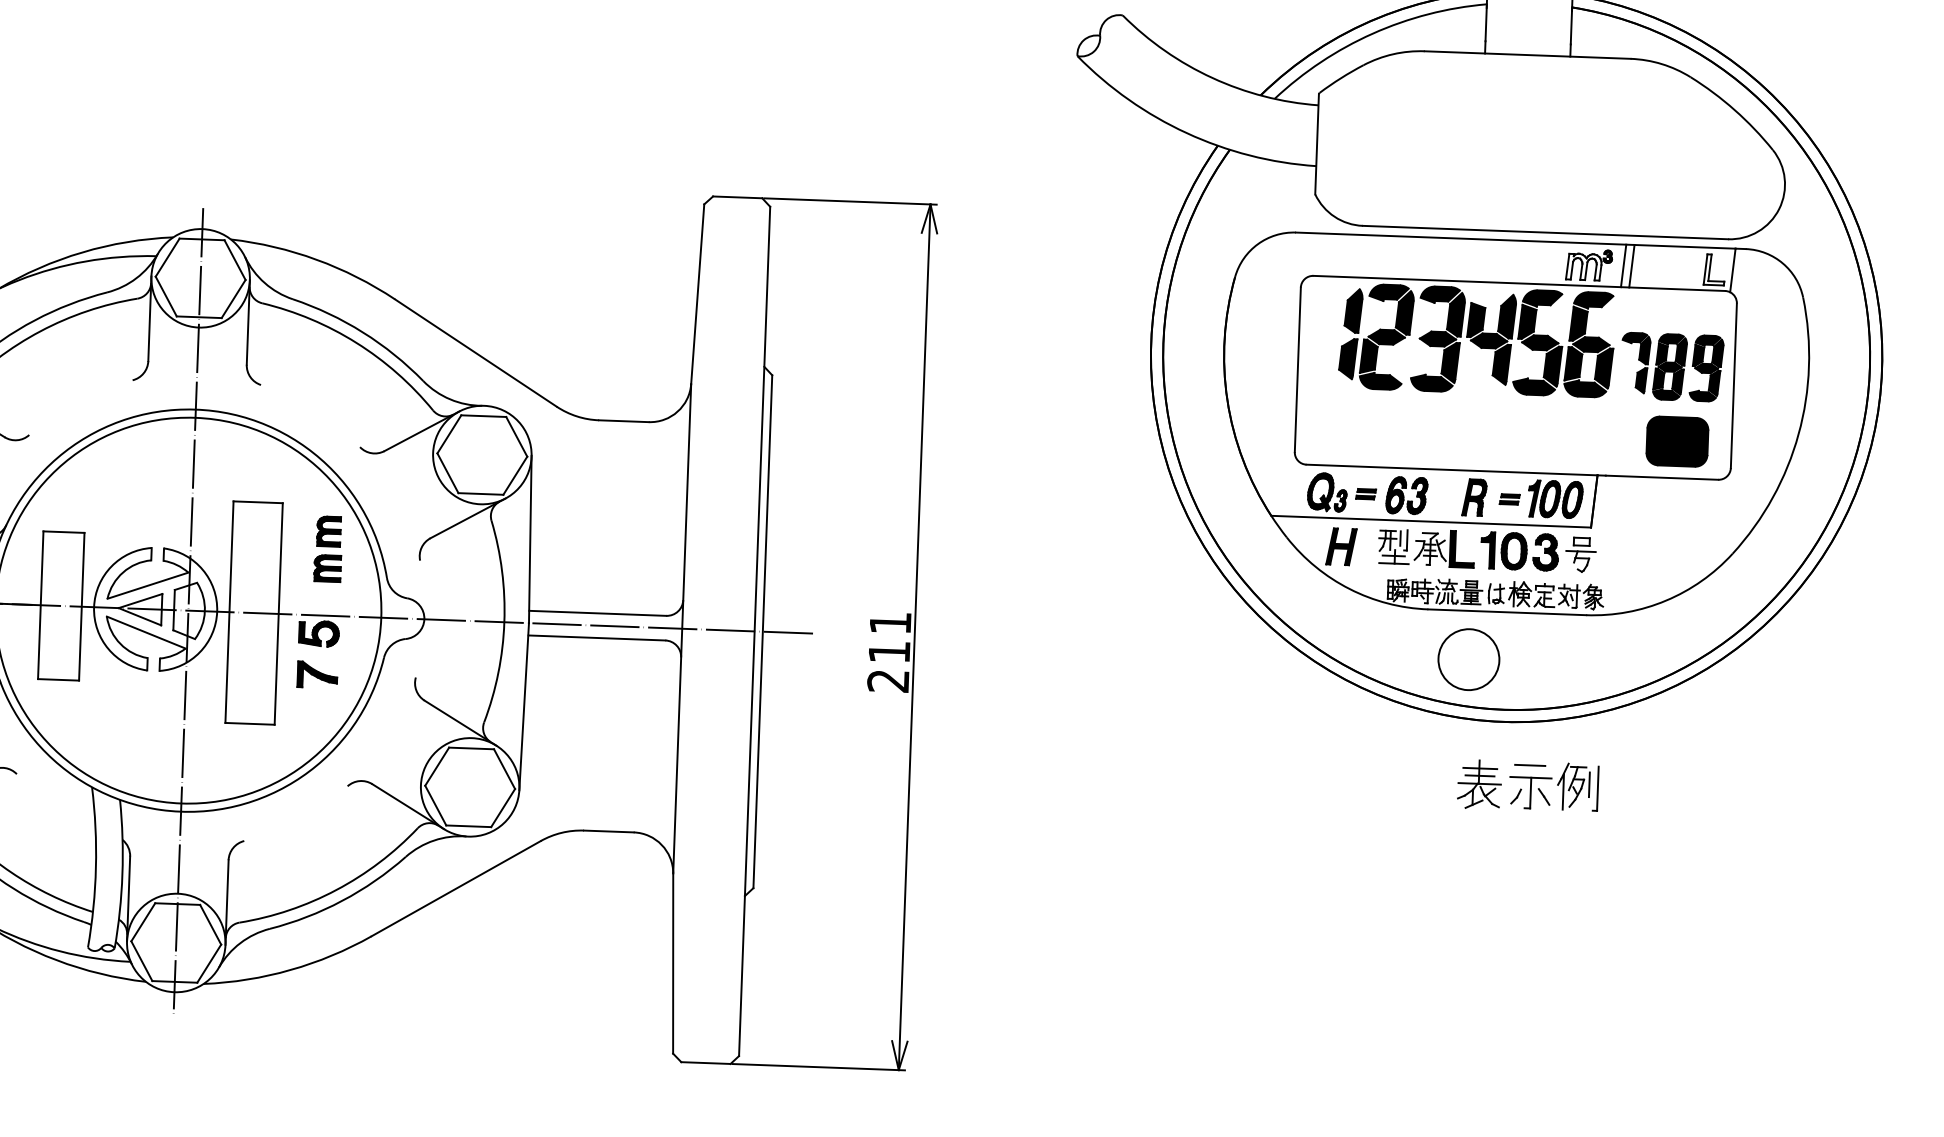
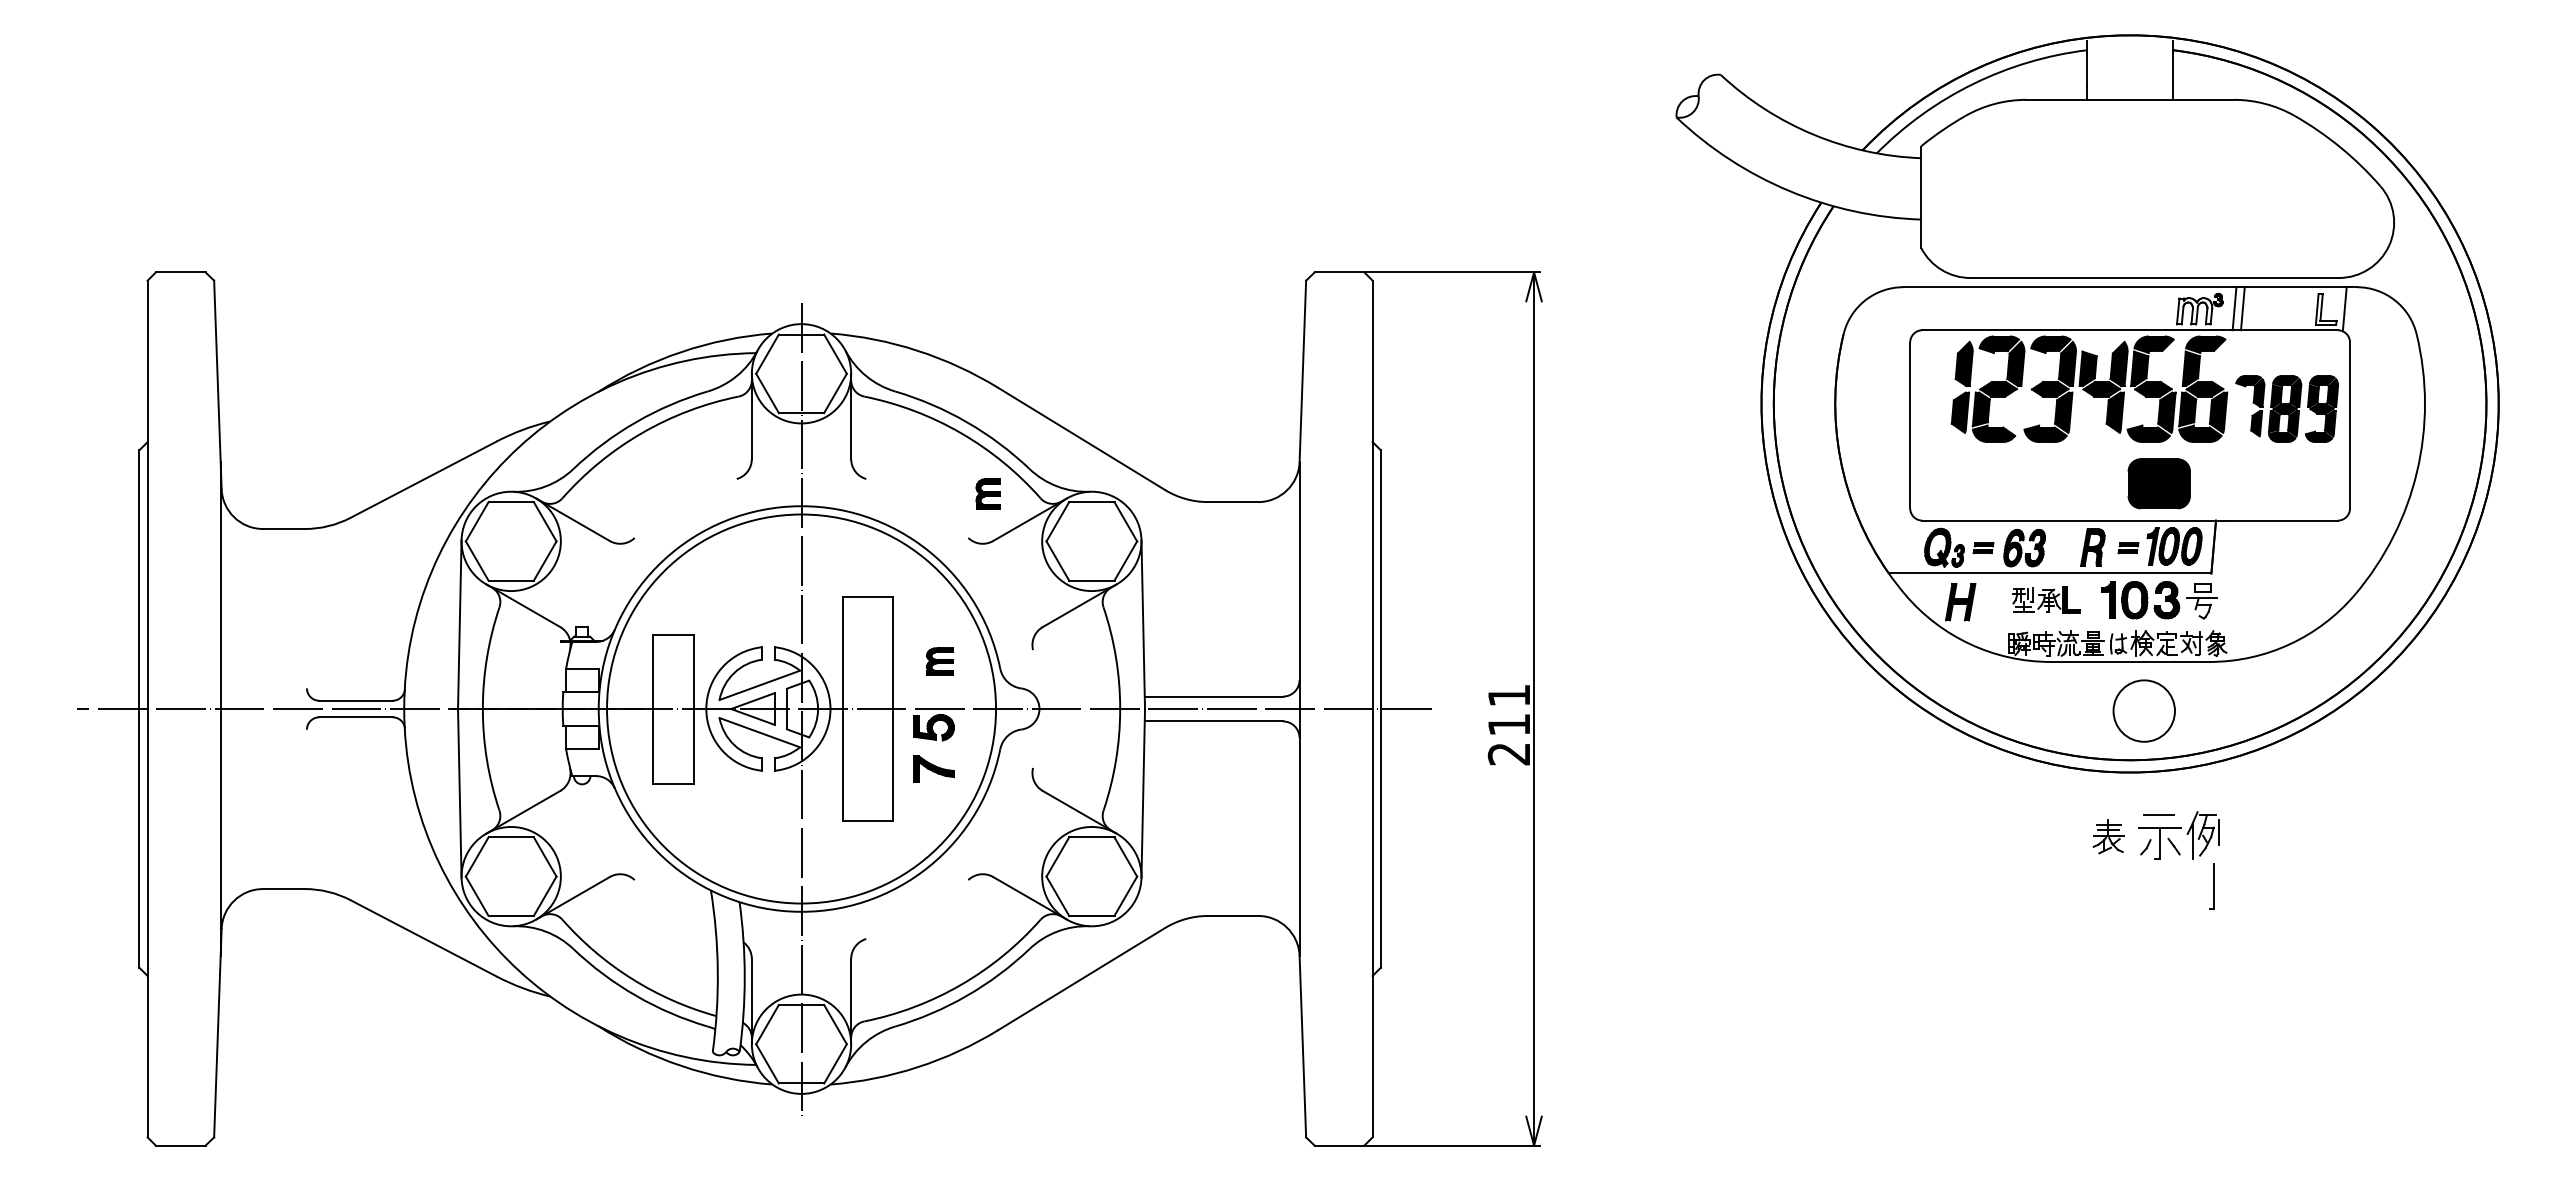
part: (1676, 441) -> (2158, 483), moved
part: (328, 530) -> (987, 493), moved
part: (1426, 547) -> (2046, 599), size x0.7
circle: (1468, 659) -> (2143, 710), moved
part: (1479, 784) -> (2108, 836), size x0.7
part: (1595, 788) -> (2211, 886), moved

